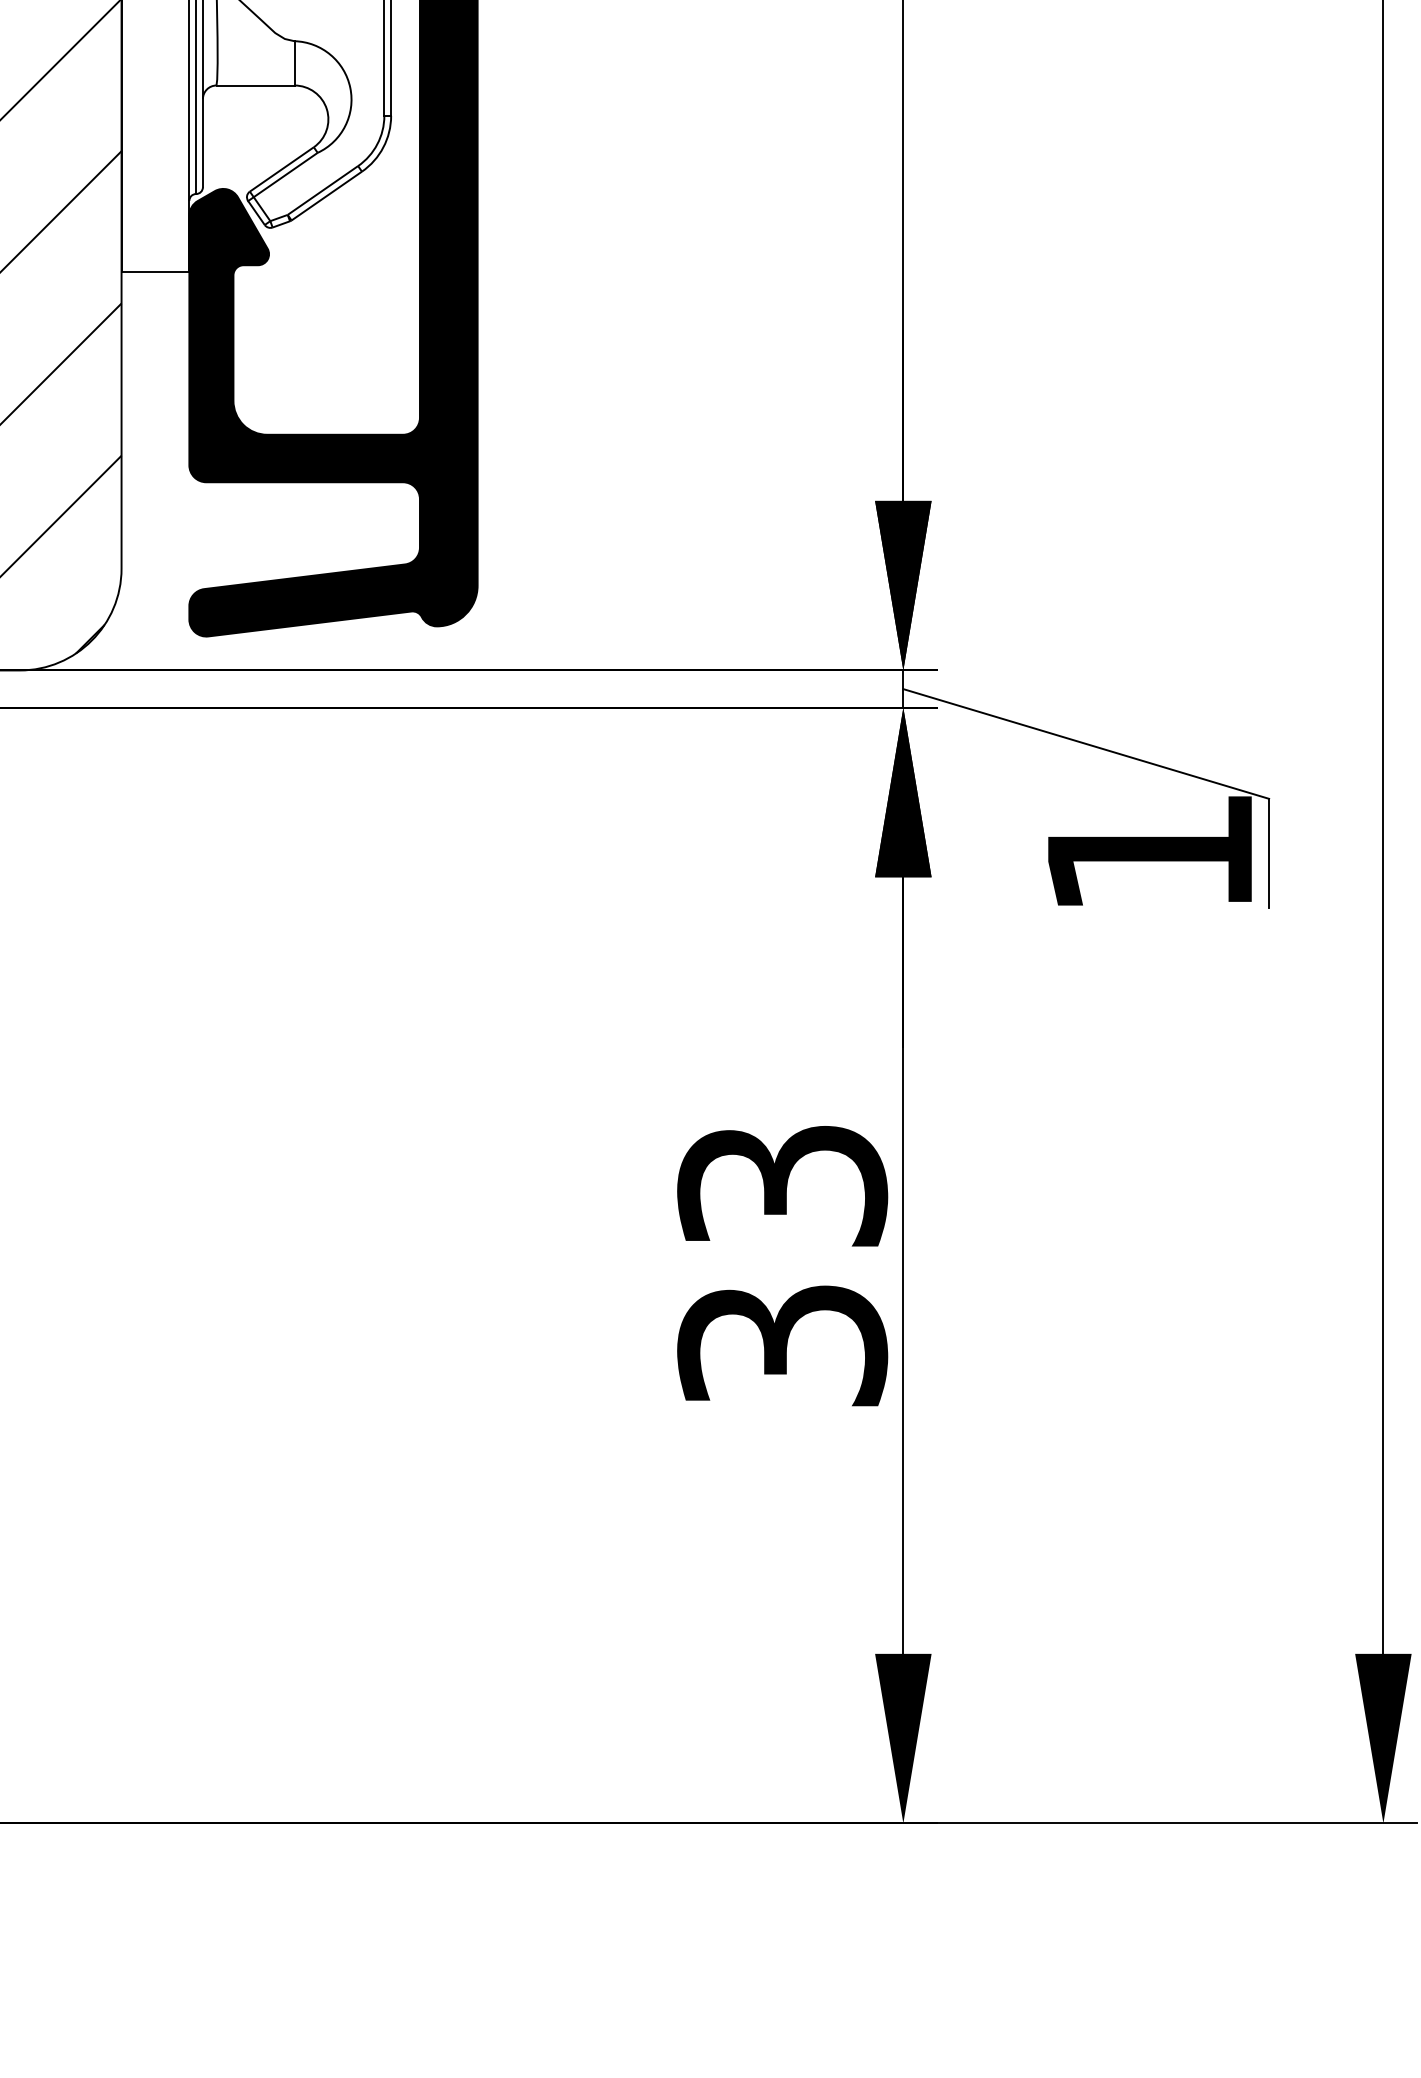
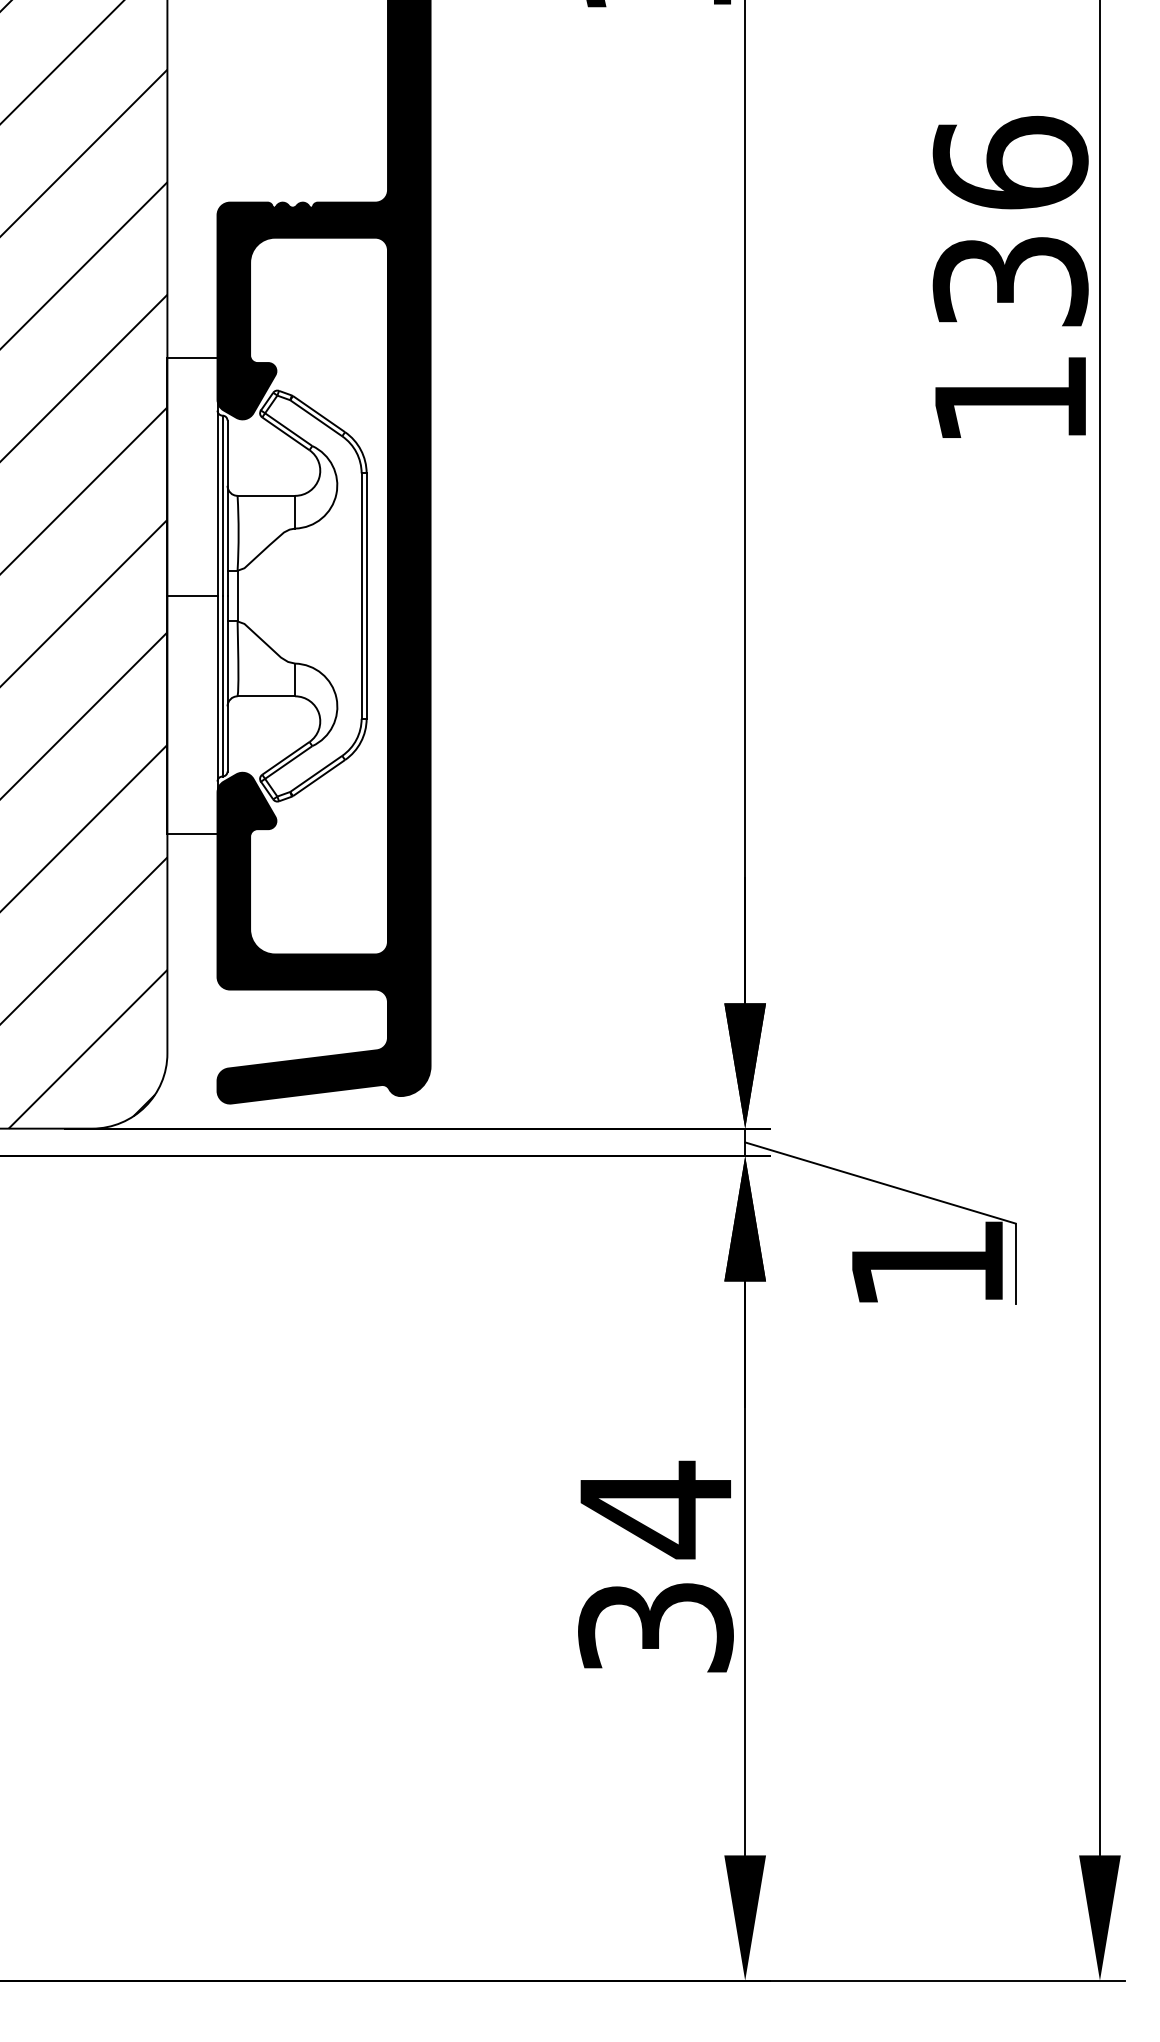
text: (781, 1185) -> (655, 1509), 33 -> 34

